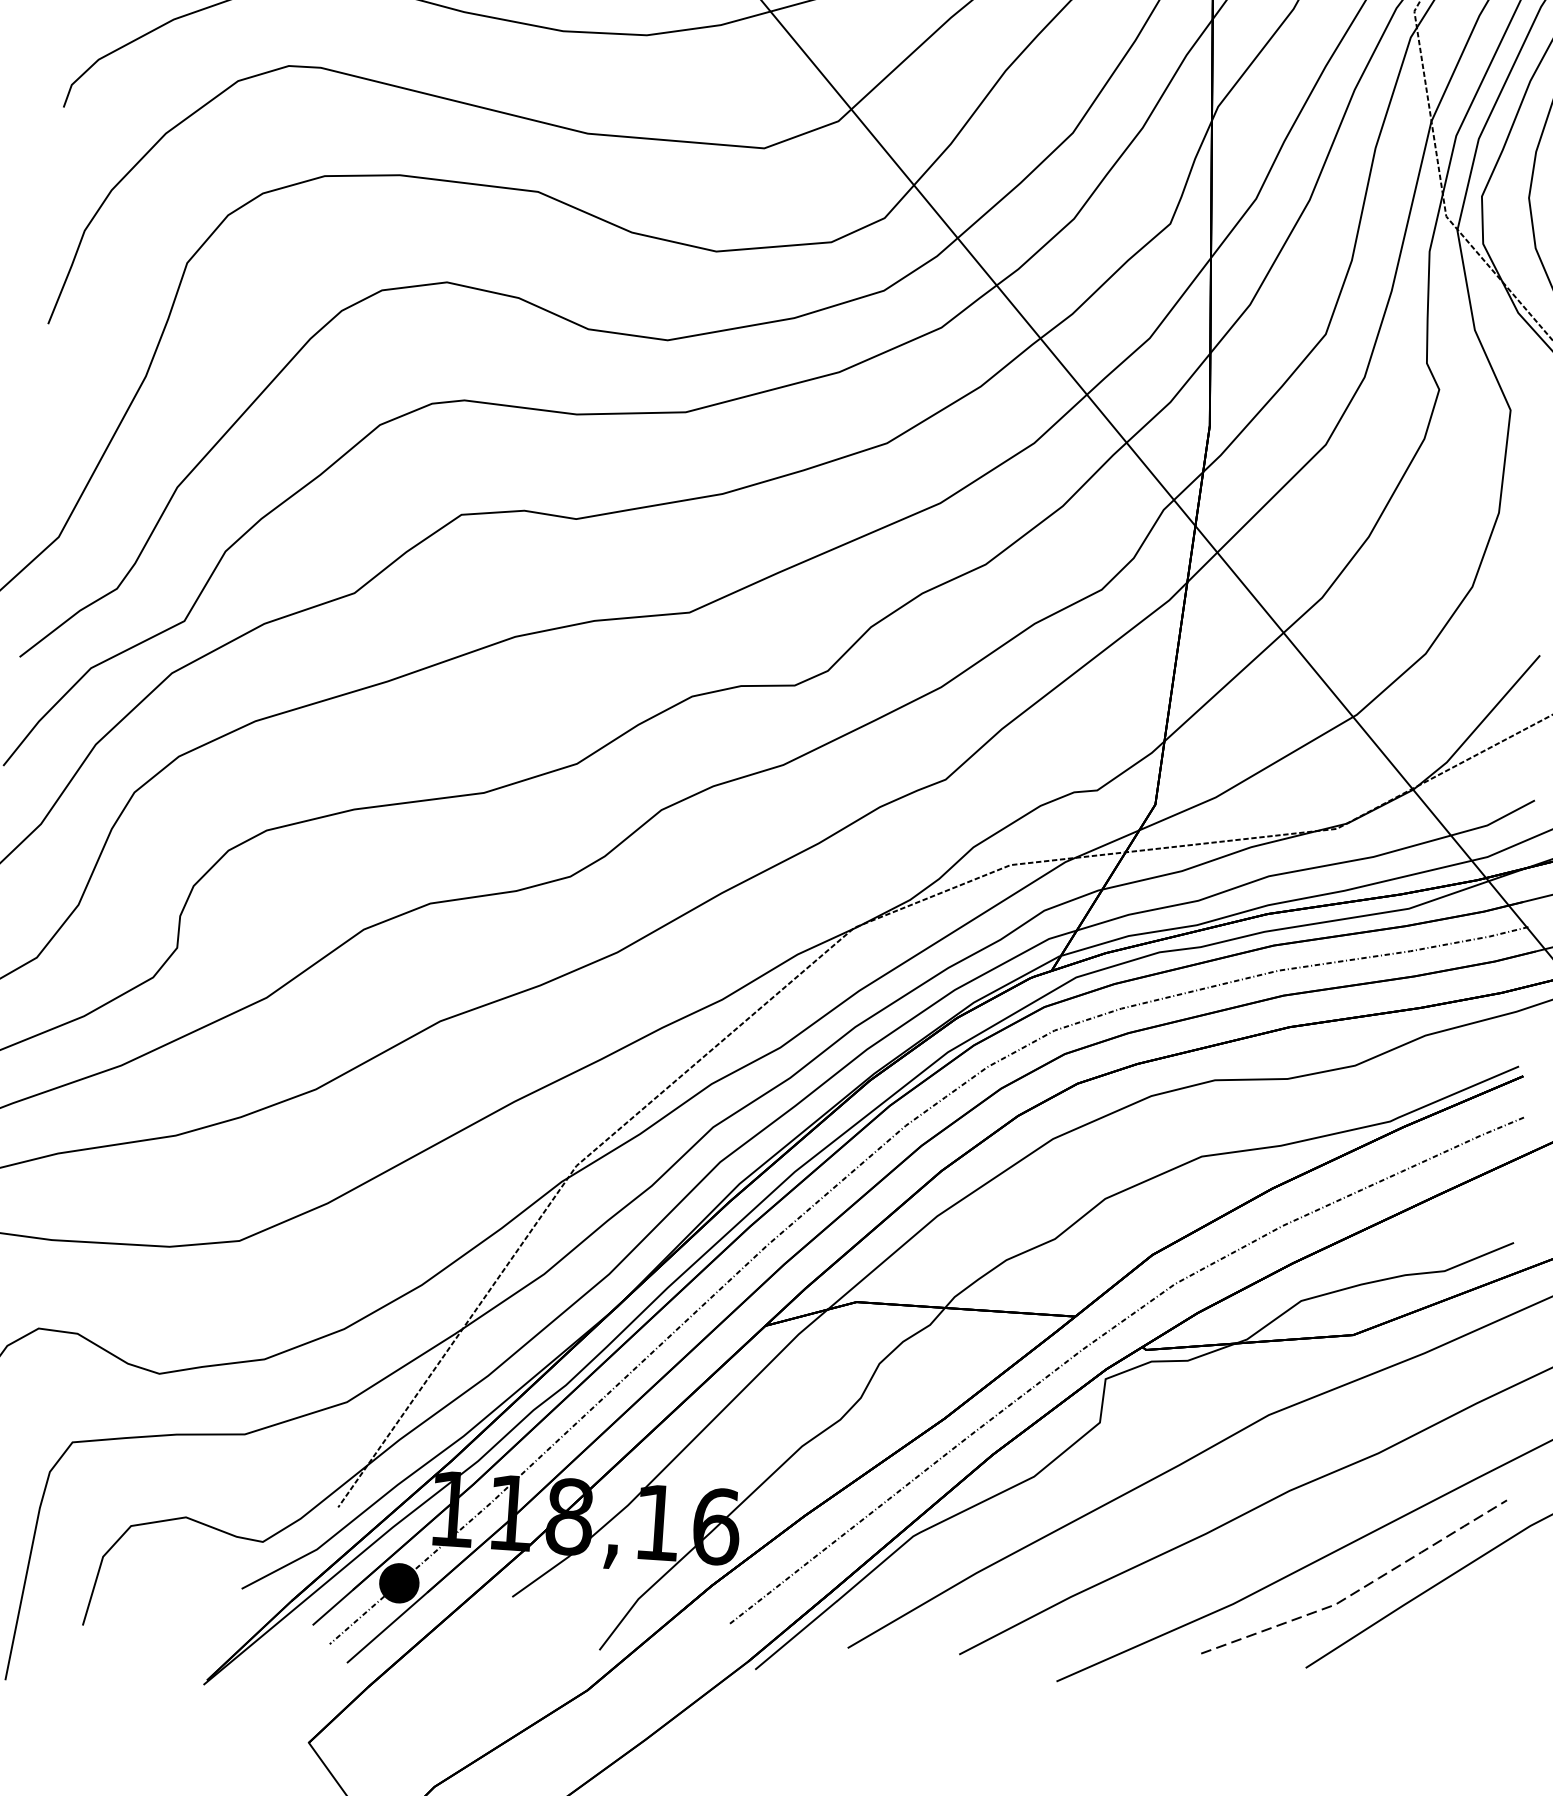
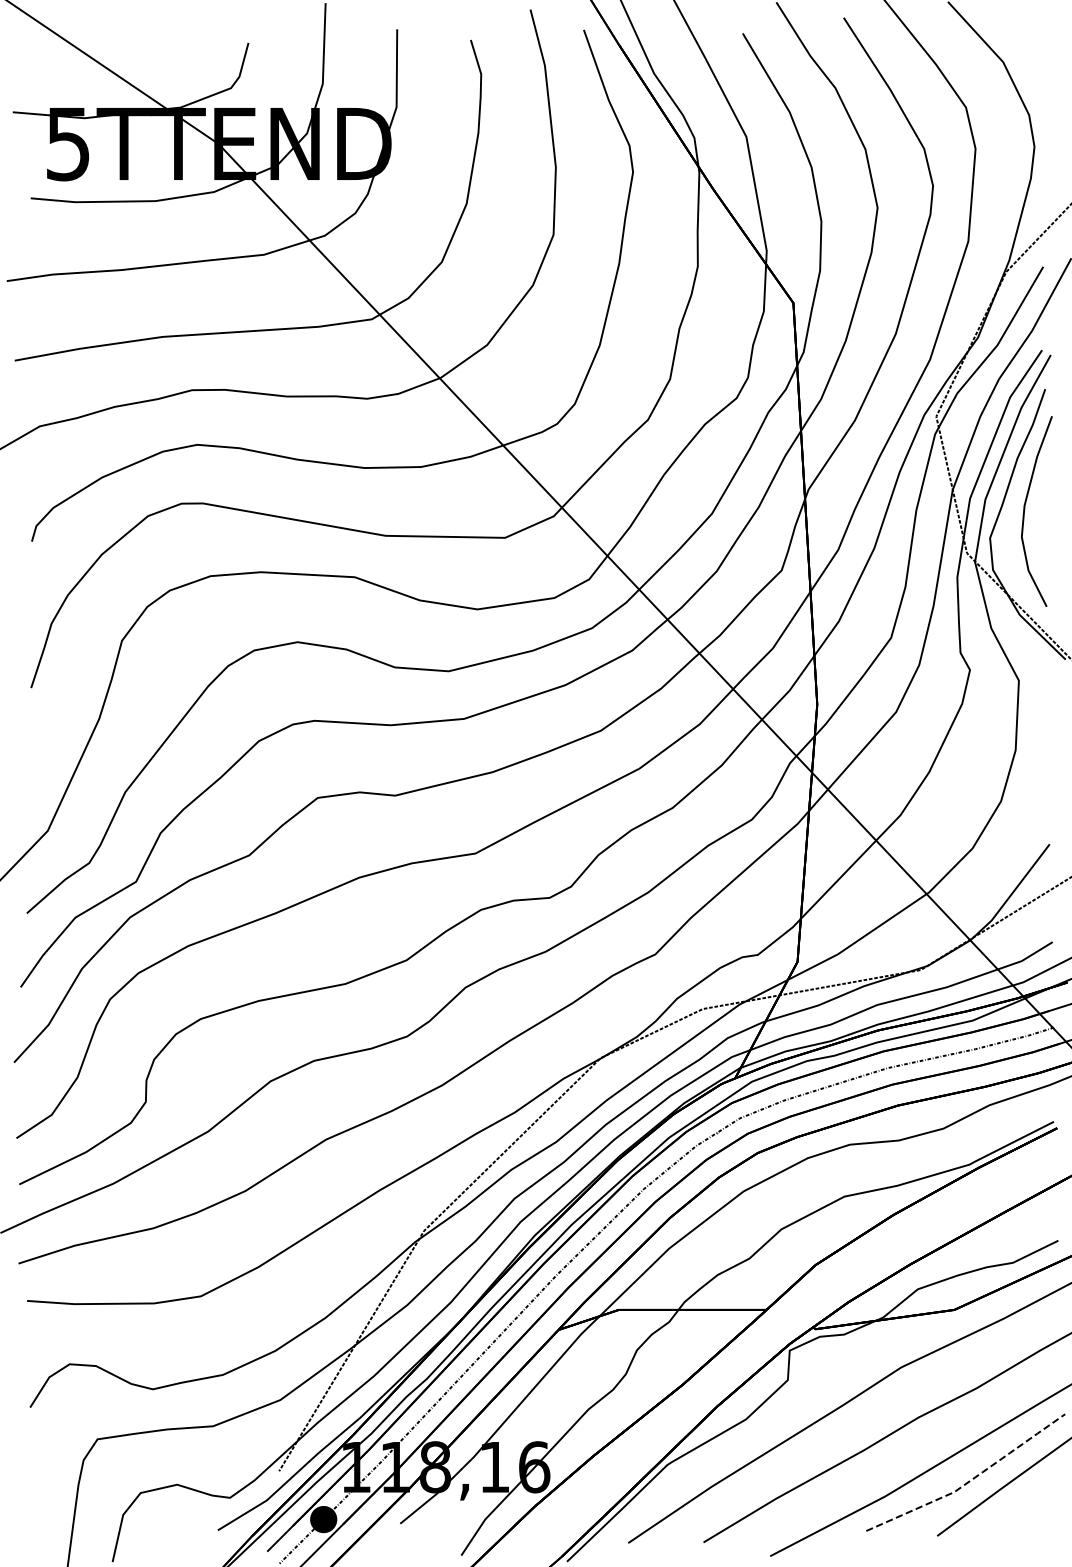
curve: (1105, 1335) -> (787, 1321), removed

